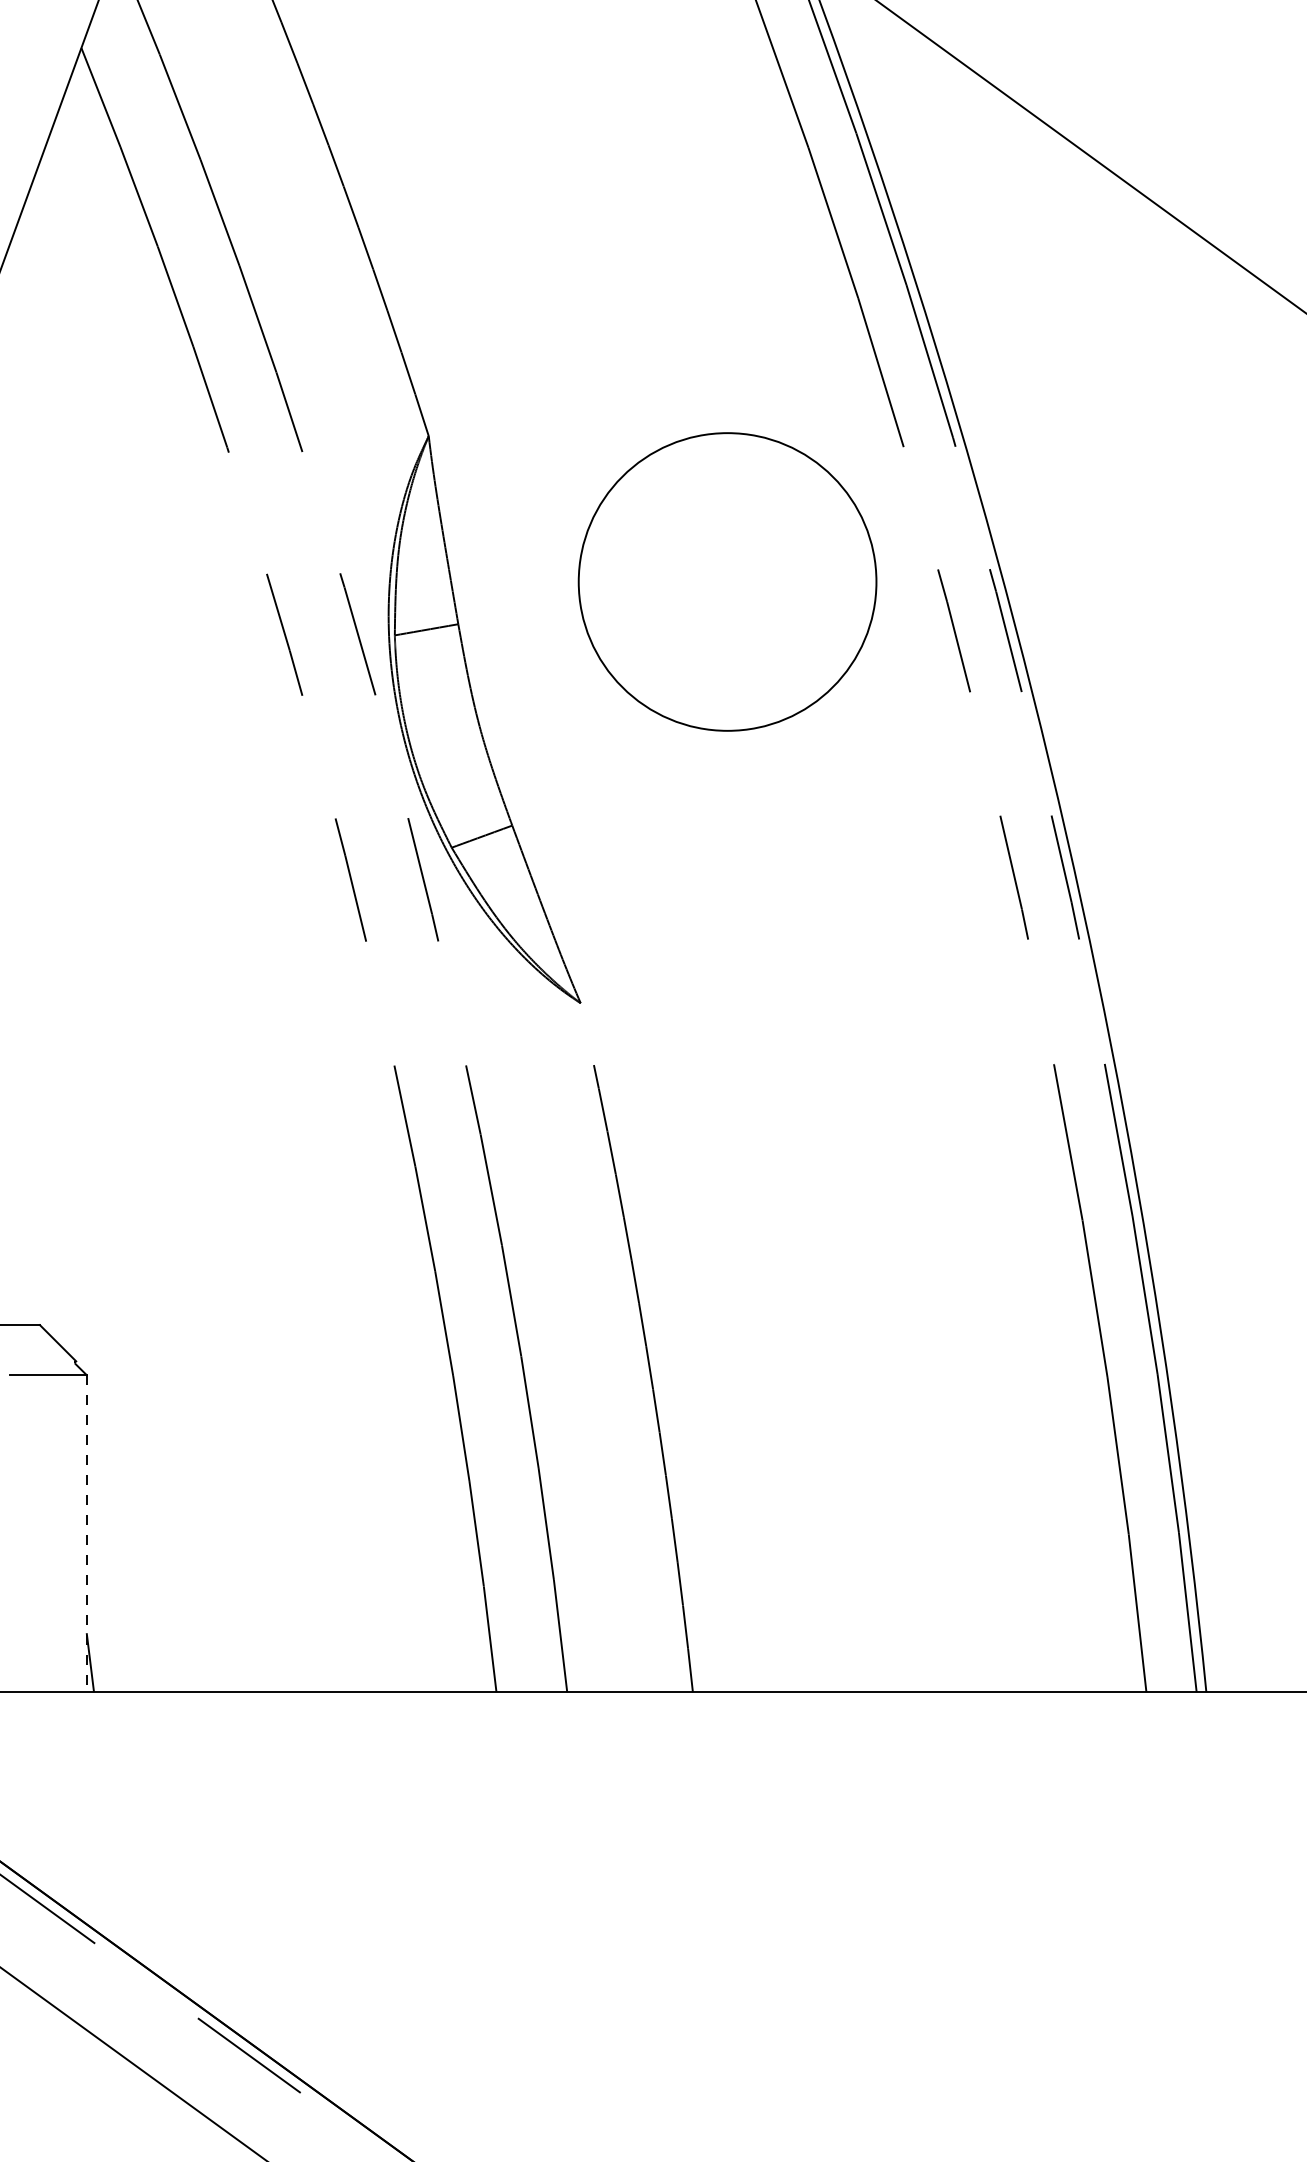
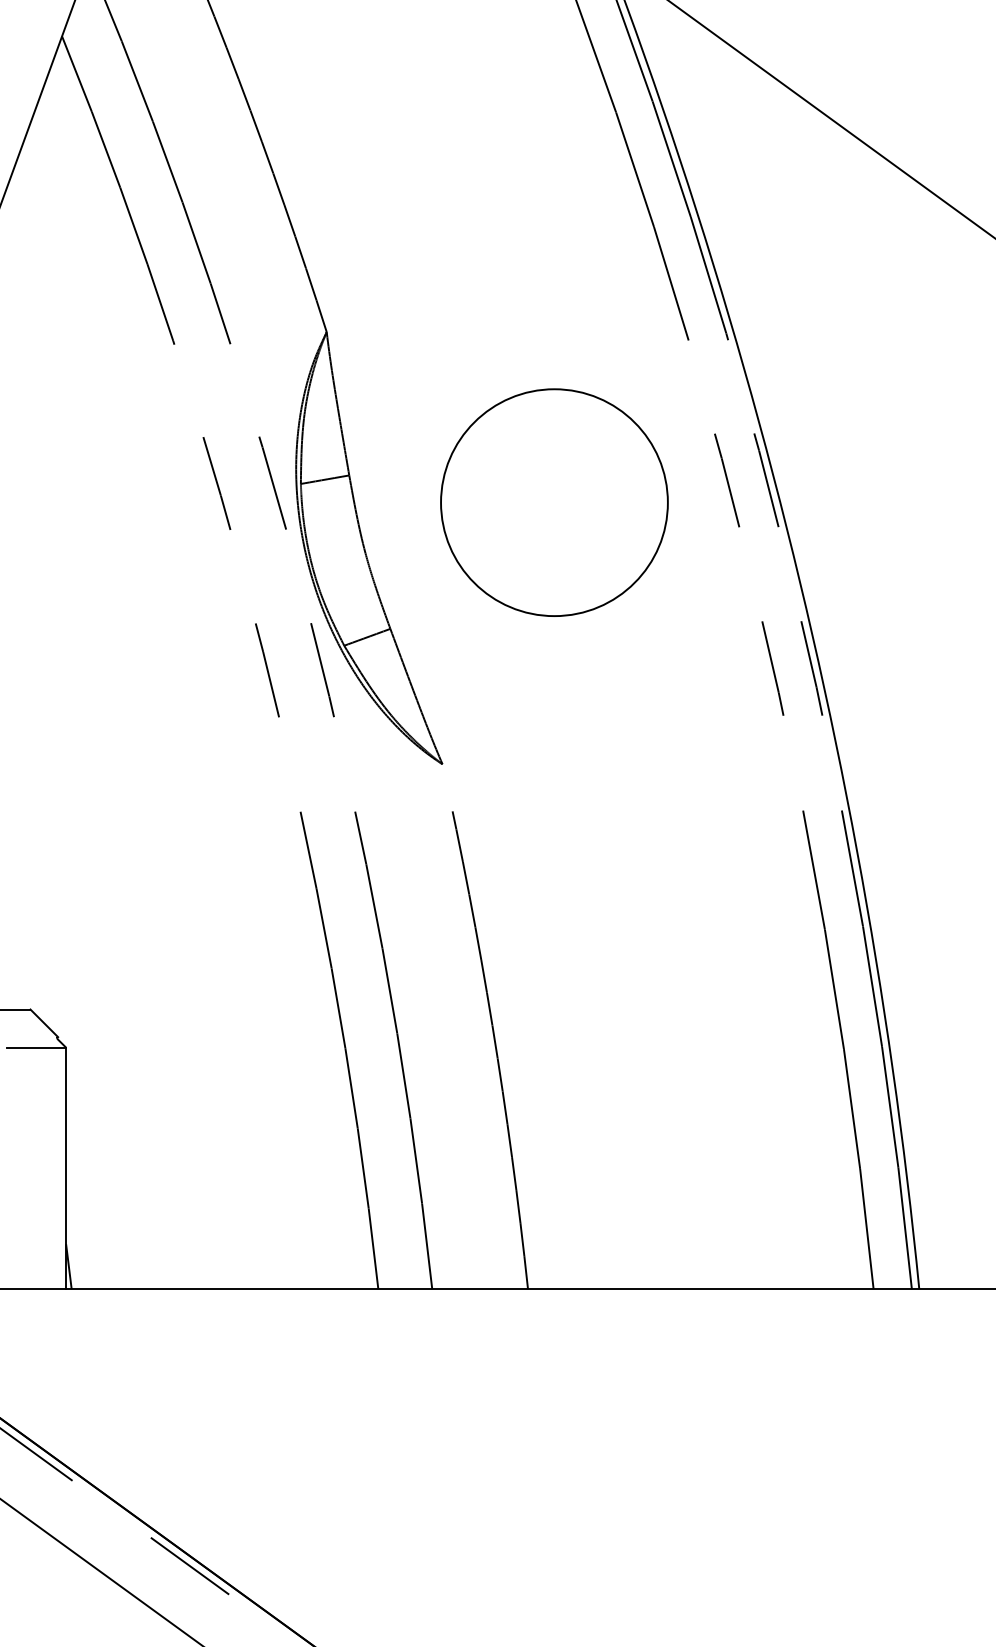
circle: (727, 581) -> (554, 502), moved
line: (86, 1533) -> (65, 1168), dashed -> solid

